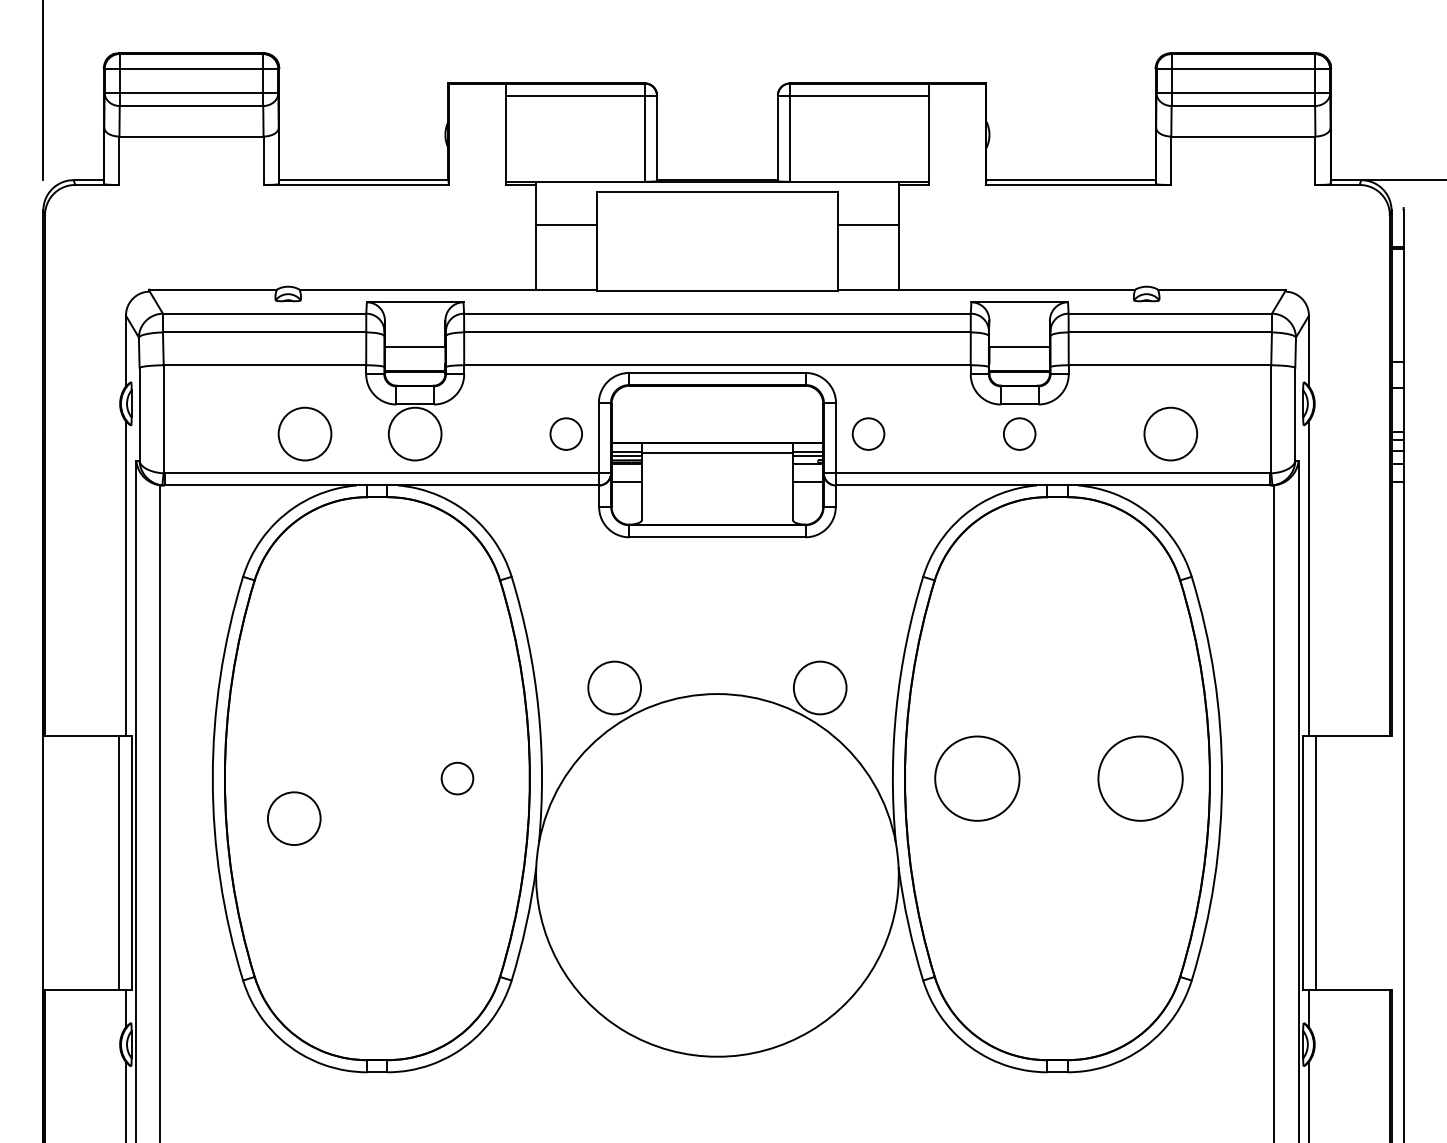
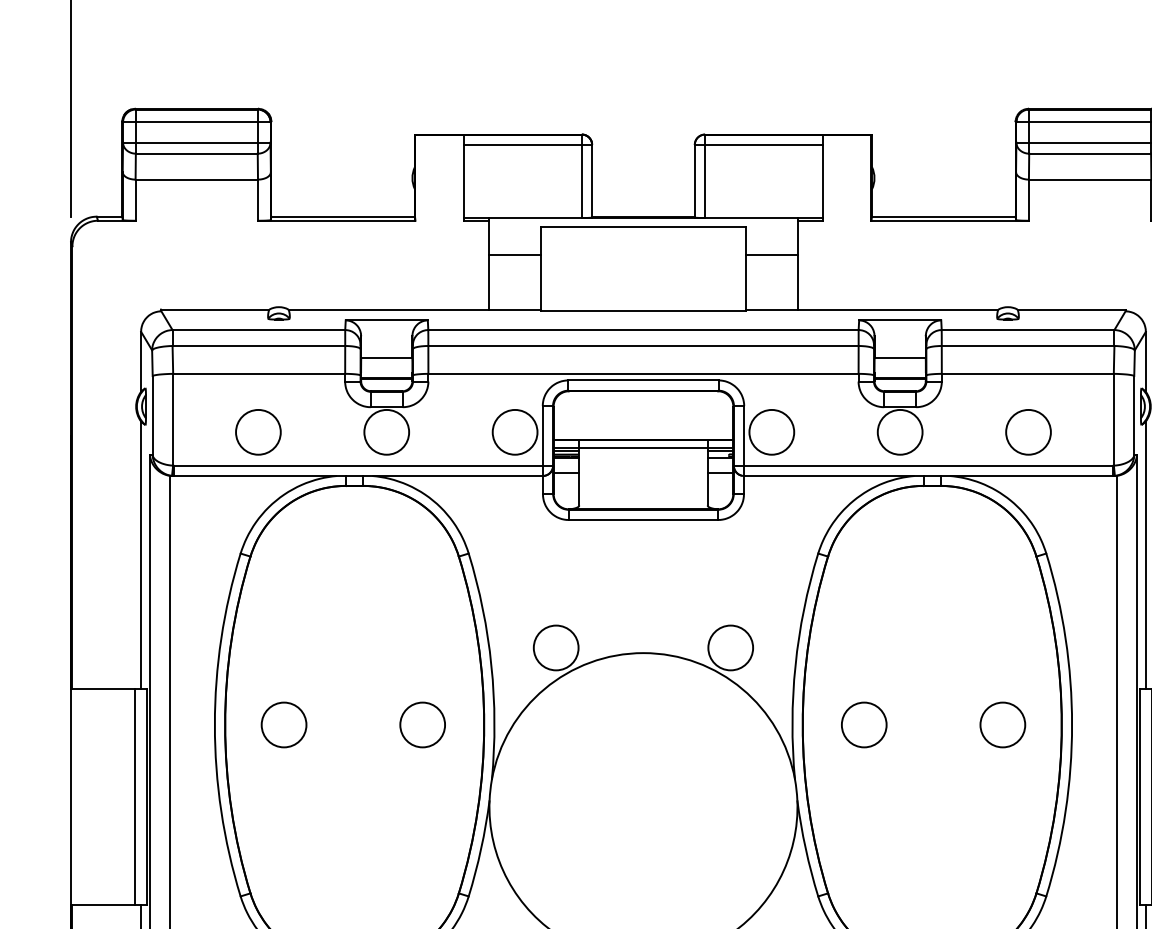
circle: (304, 433) -> (257, 431), moved
circle: (565, 433) -> (514, 431), size x1.67
circle: (868, 433) -> (771, 431), size x1.67
circle: (1019, 433) -> (900, 431), size x1.67
circle: (457, 778) -> (422, 724), size x1.67
circle: (977, 778) -> (864, 724), size x0.62
circle: (1140, 778) -> (1002, 724), size x0.62
circle: (294, 818) -> (284, 724), moved

